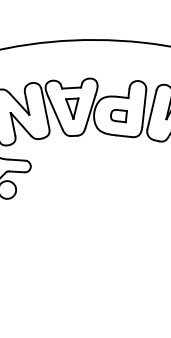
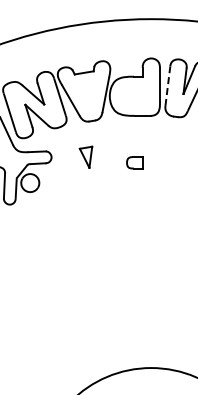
part: (70, 107) -> (85, 156), moved
line: (151, 110) -> (167, 86), solid -> dashed
part: (118, 115) -> (134, 162), moved

